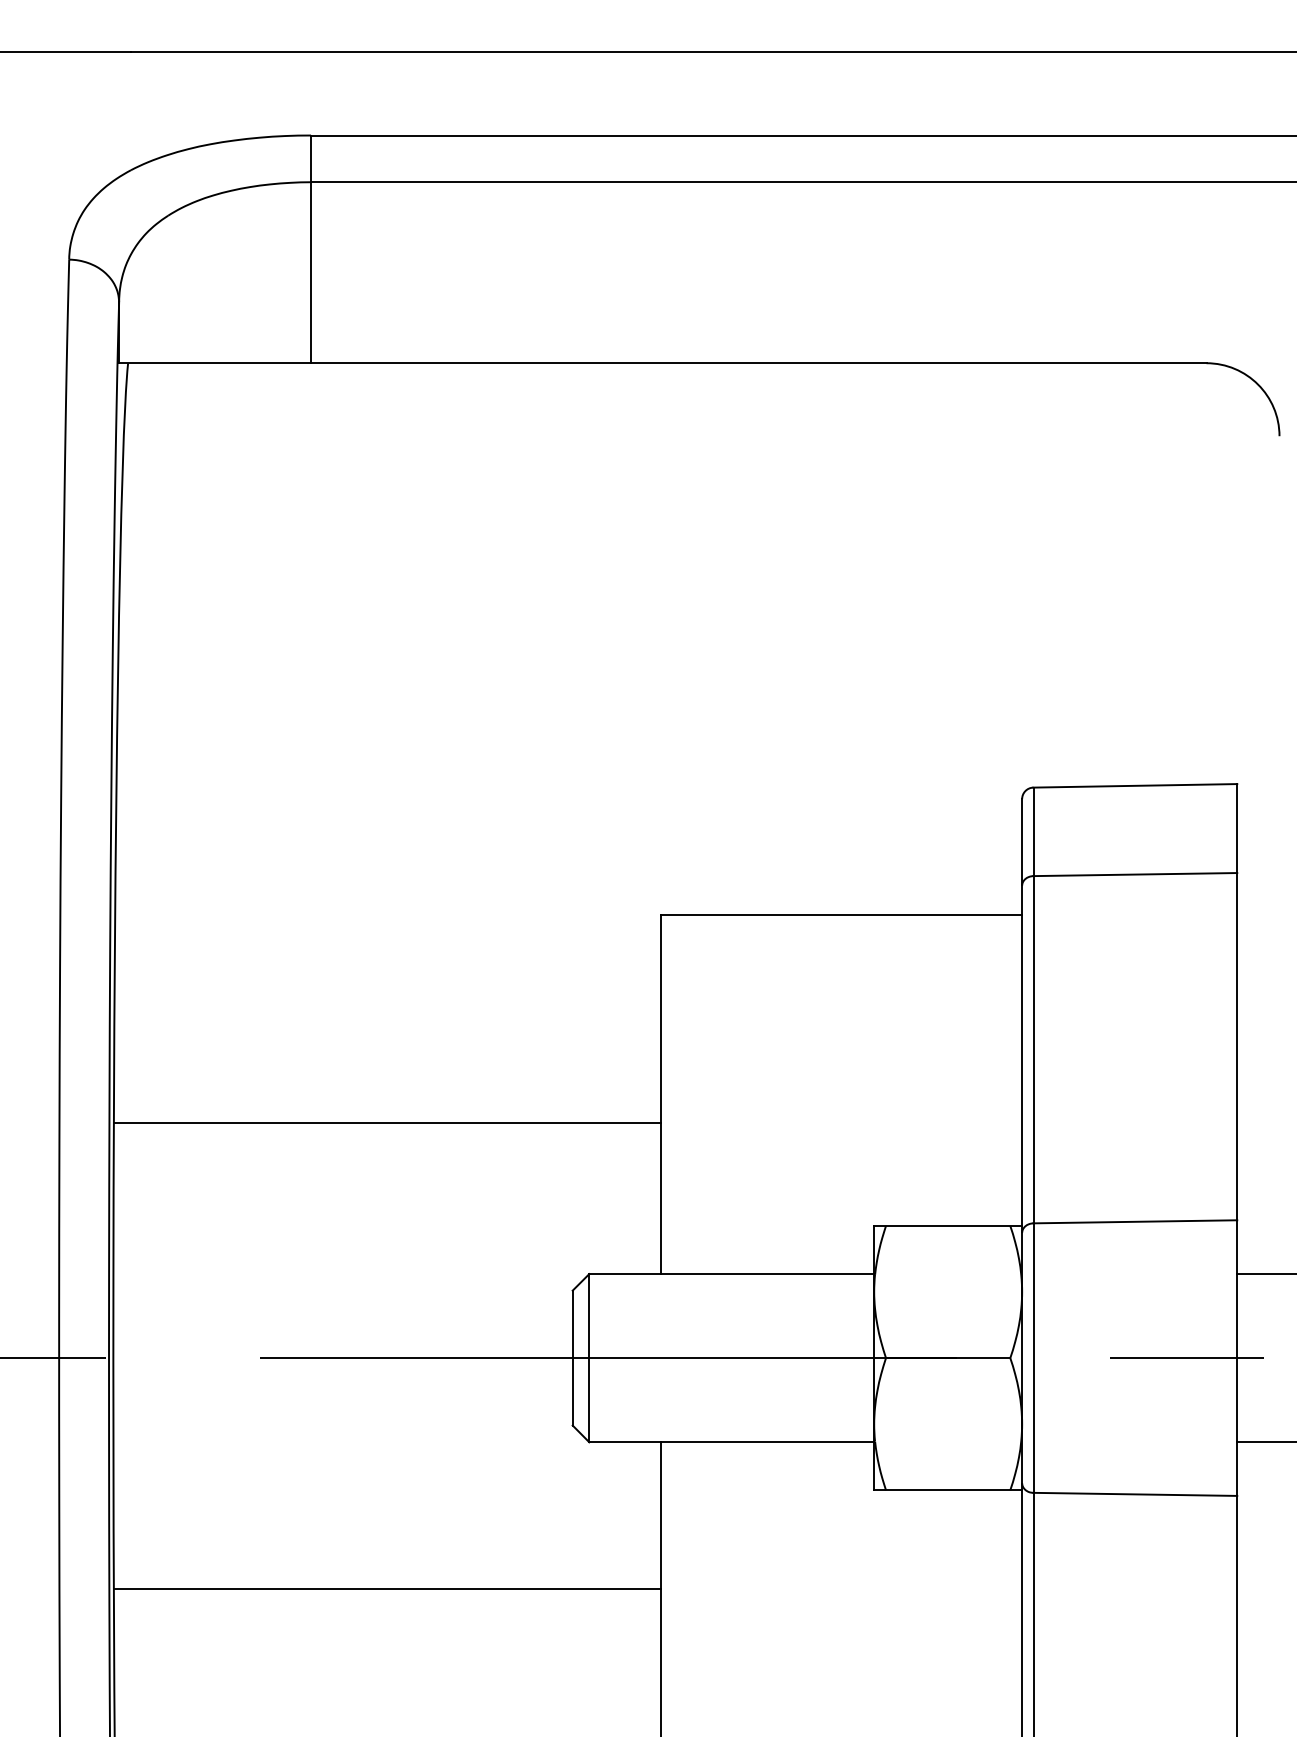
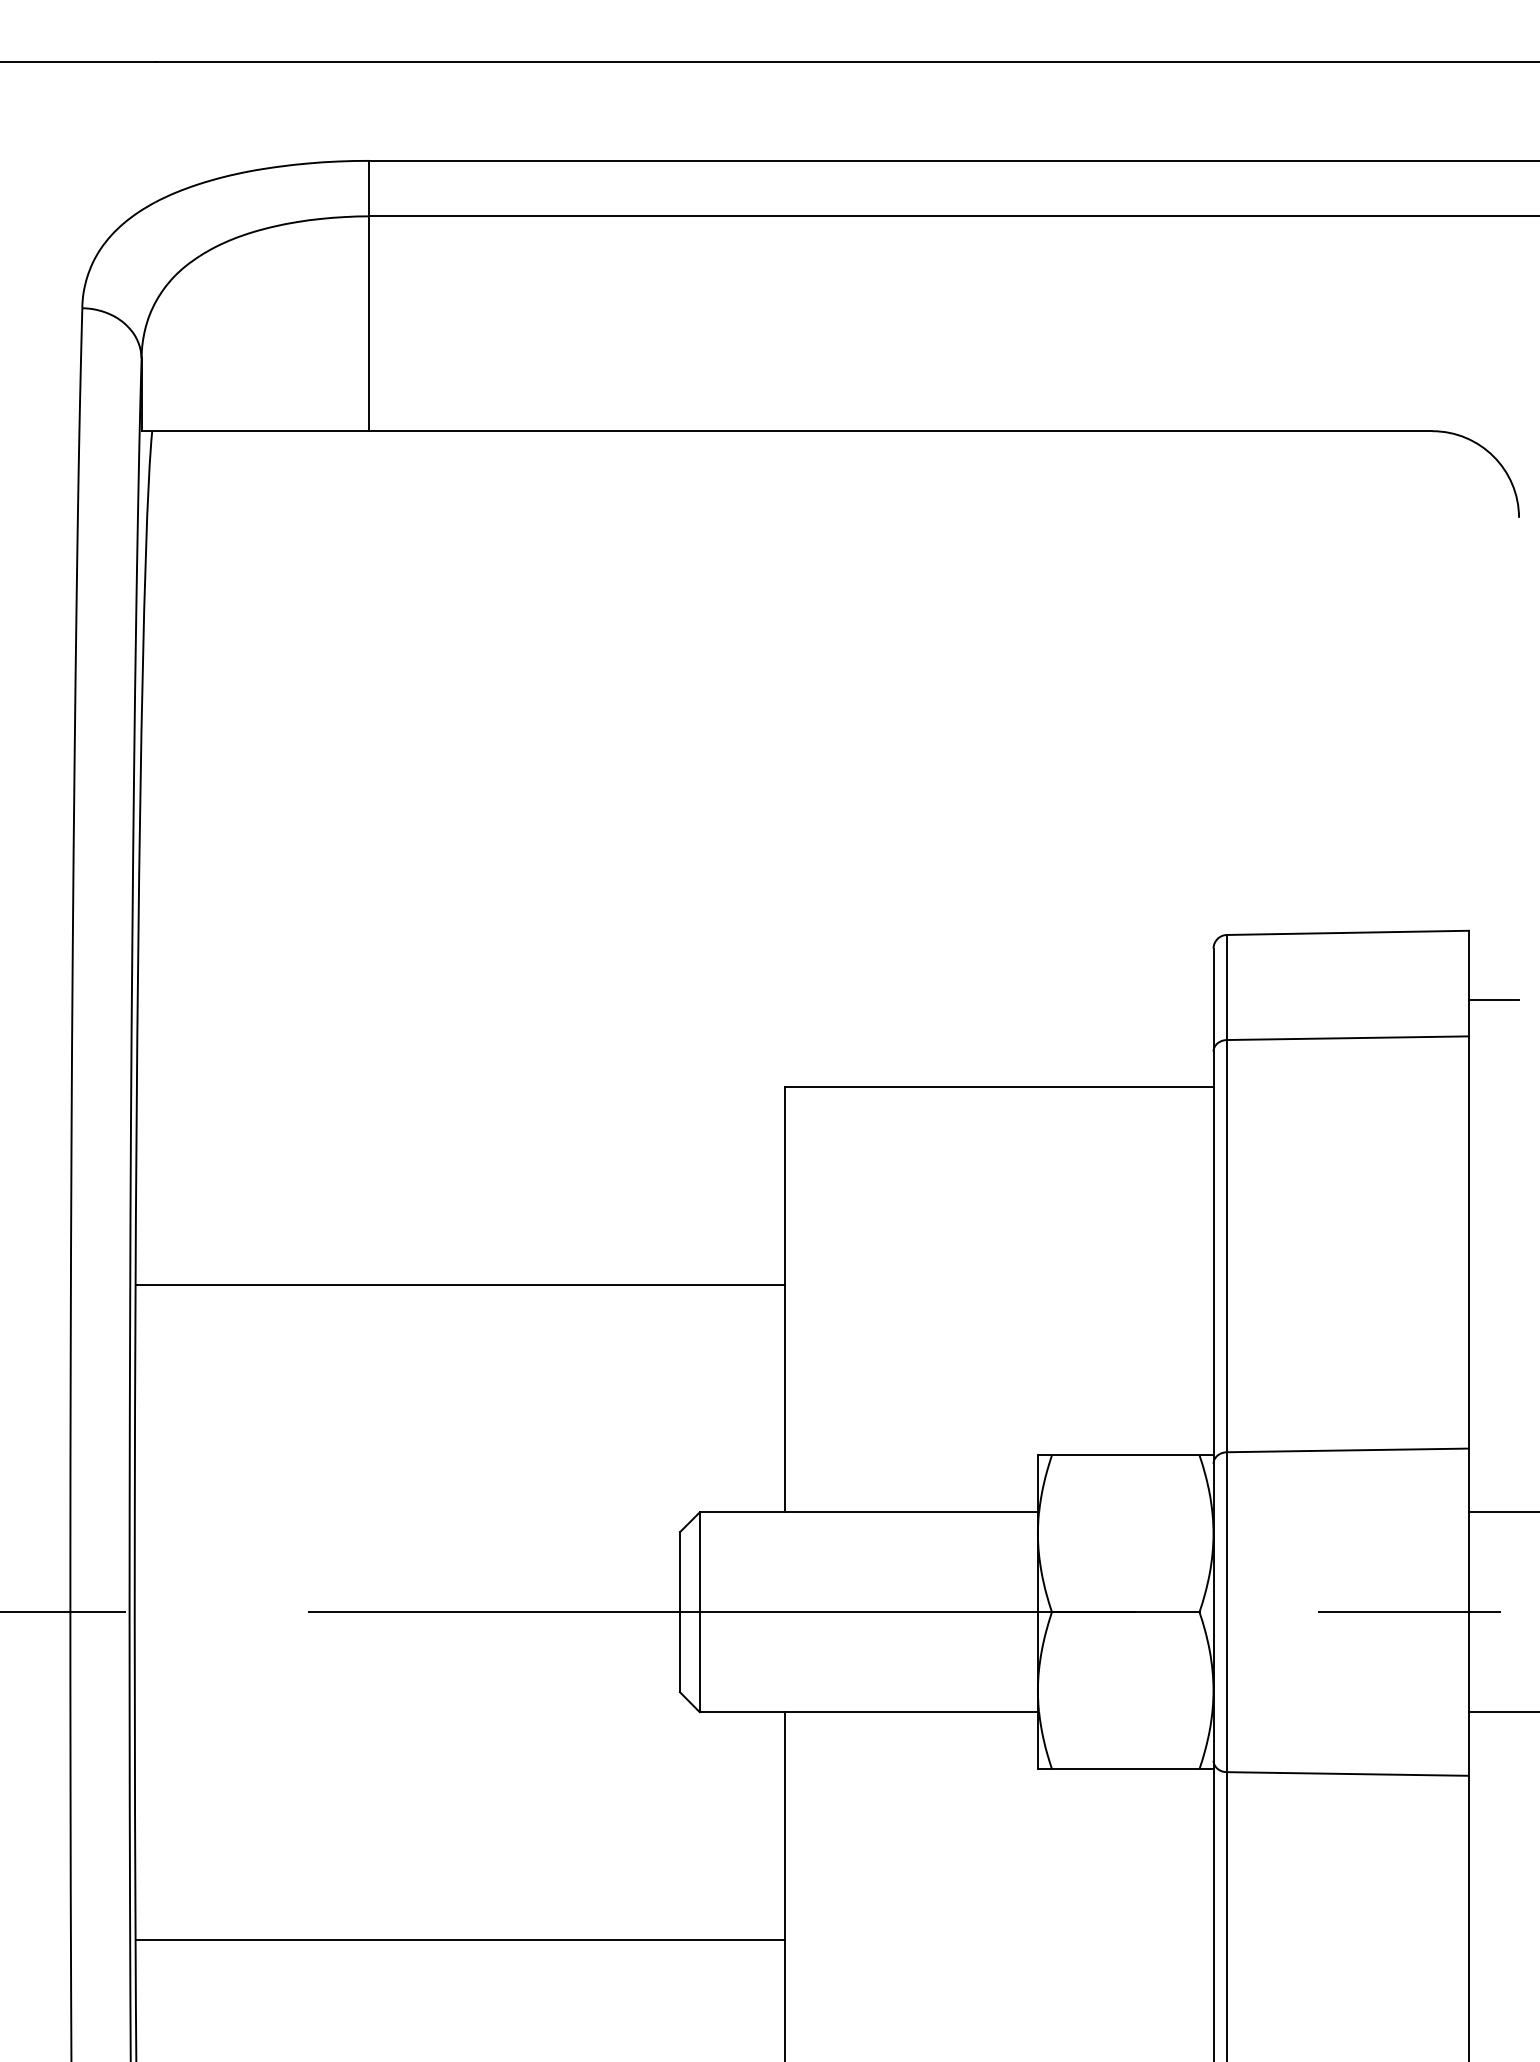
line: (1257, 841) -> (1493, 999), added
line: (386, 1123) -> (459, 1284), moved
line: (386, 1589) -> (459, 1940), moved

